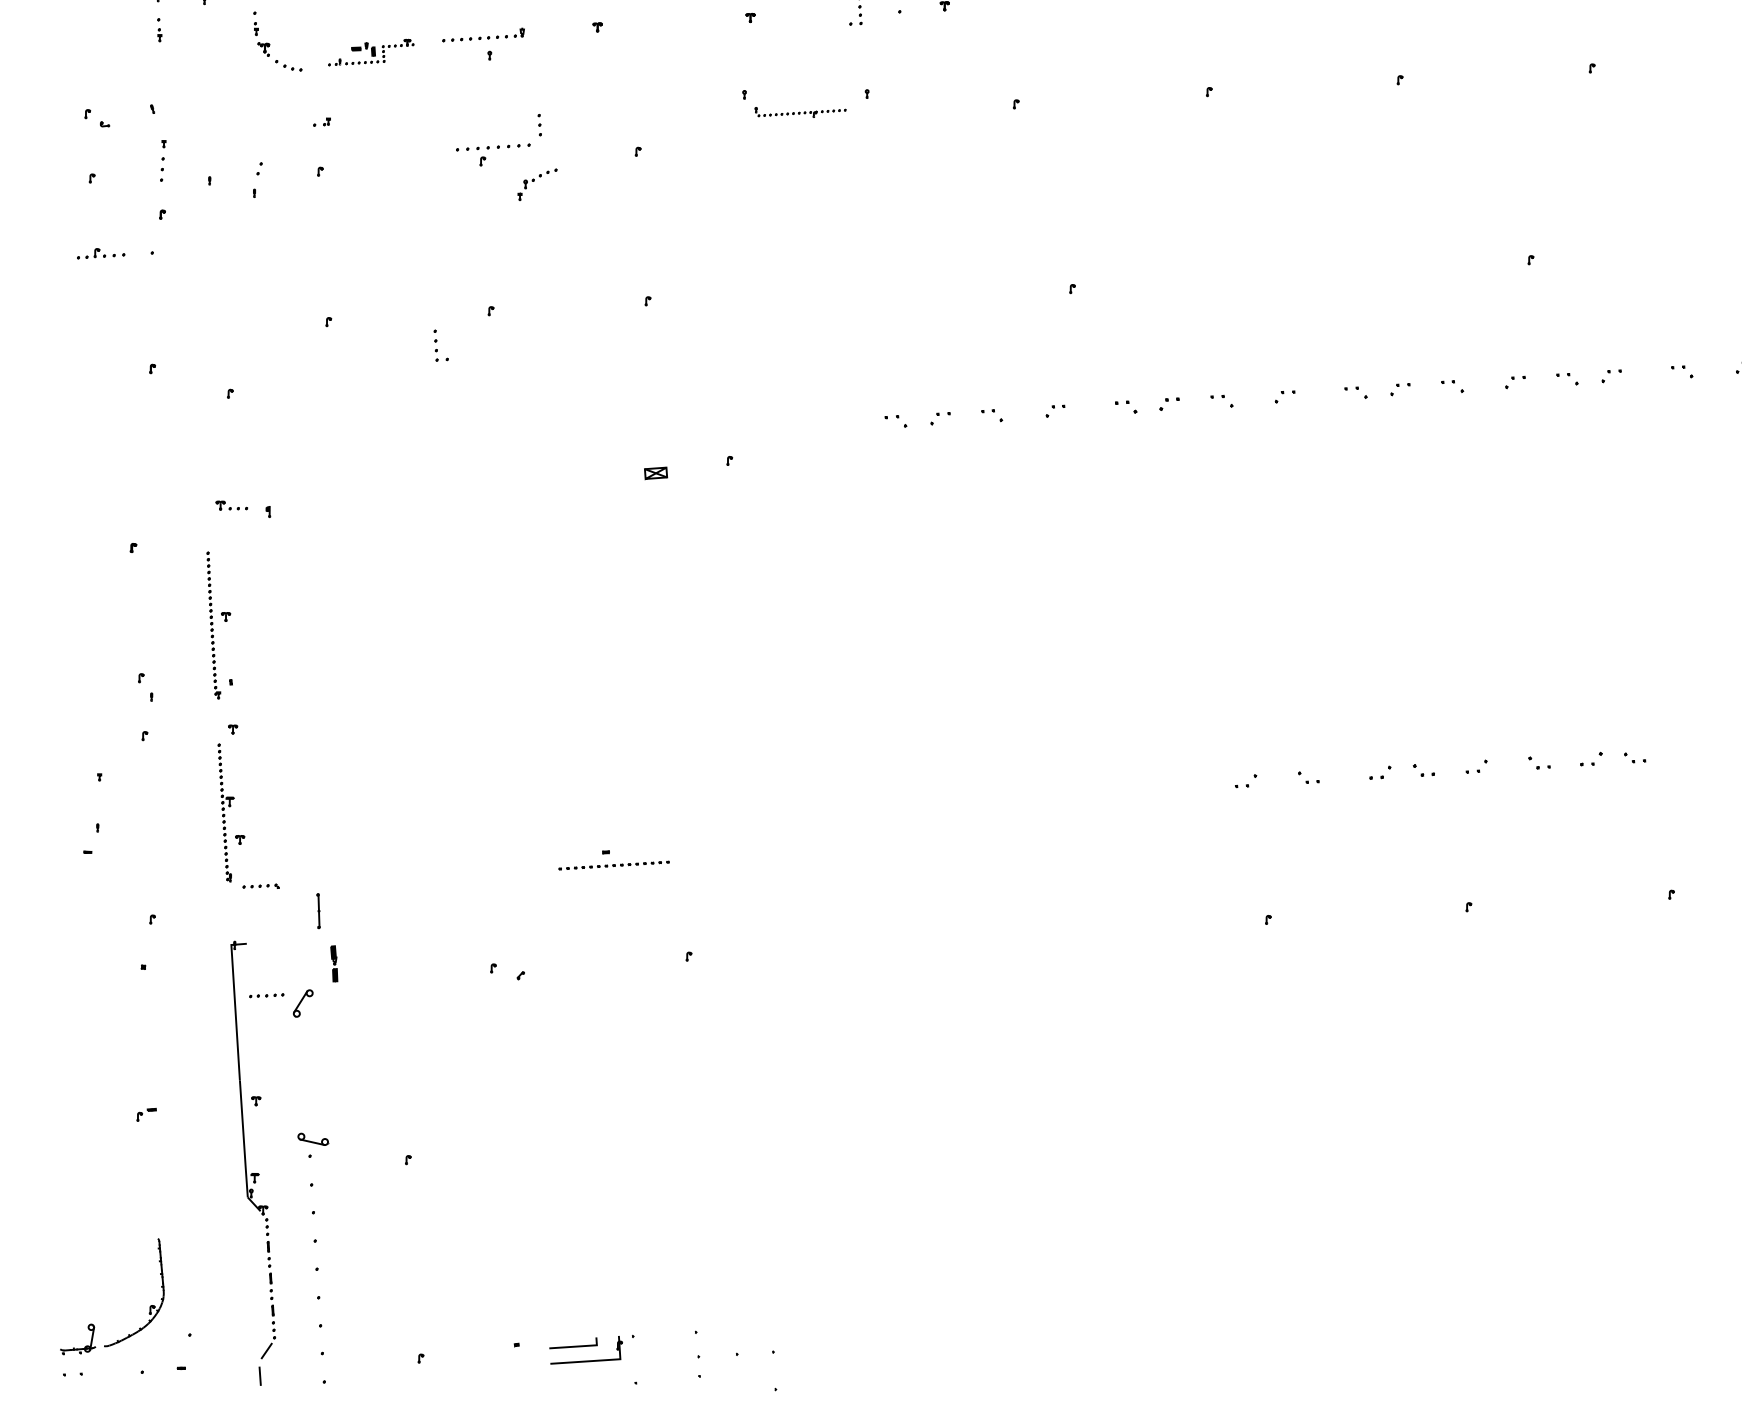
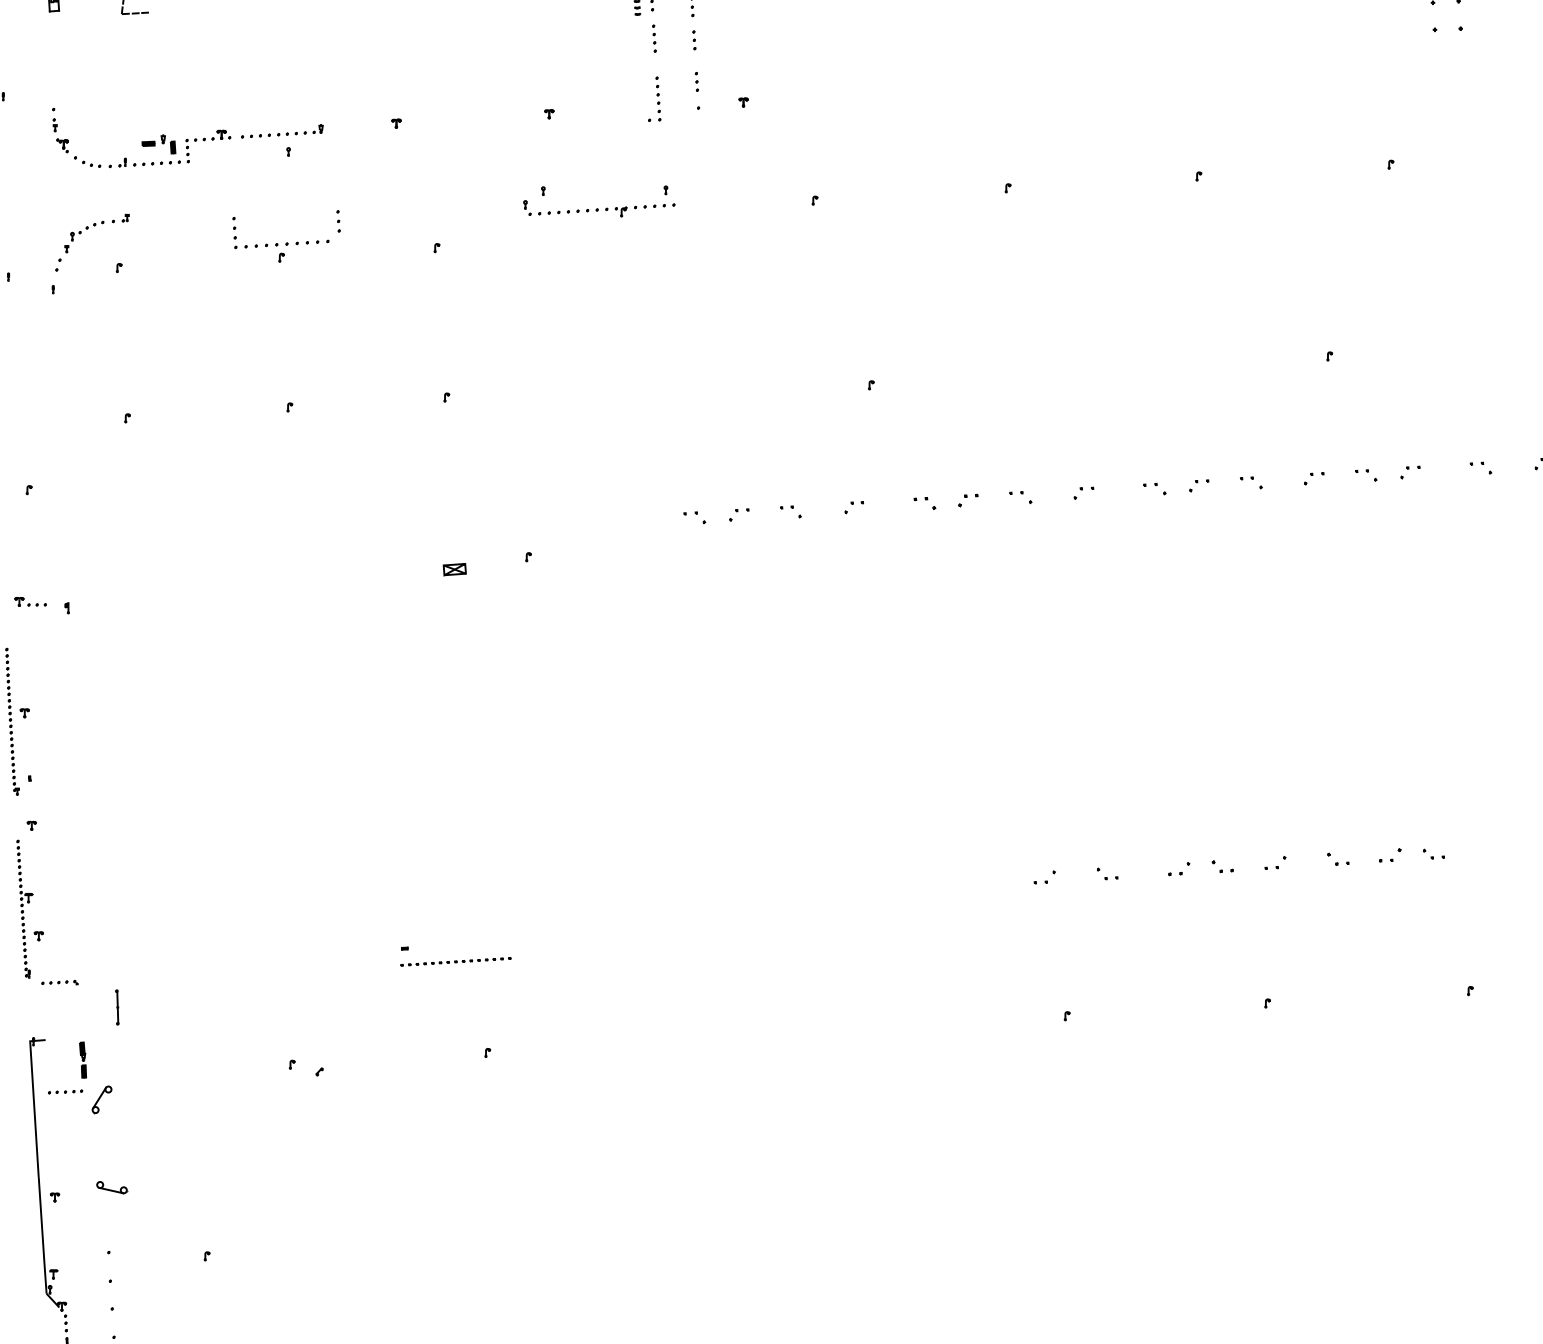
part: (371, 52) -> (170, 148), size x1.43
part: (800, 112) -> (599, 208), size x1.67
part: (537, 184) -> (84, 236), moved
part: (440, 345) -> (239, 232), moved
part: (613, 865) -> (455, 961), moved
part: (334, 963) -> (83, 1059), moved
part: (313, 1138) -> (112, 1186), moved

